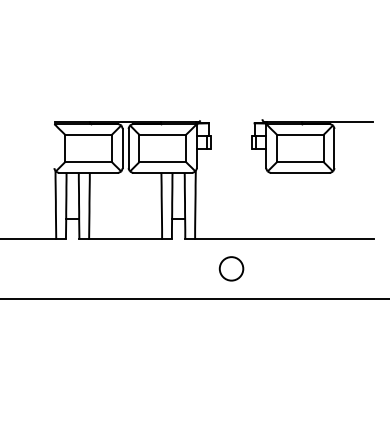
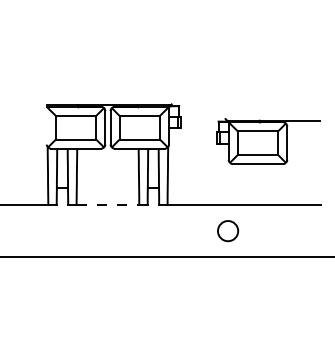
part: (312, 146) -> (268, 141), moved
line: (126, 238) -> (108, 205), solid -> dashed
circle: (231, 268) -> (228, 230), moved

